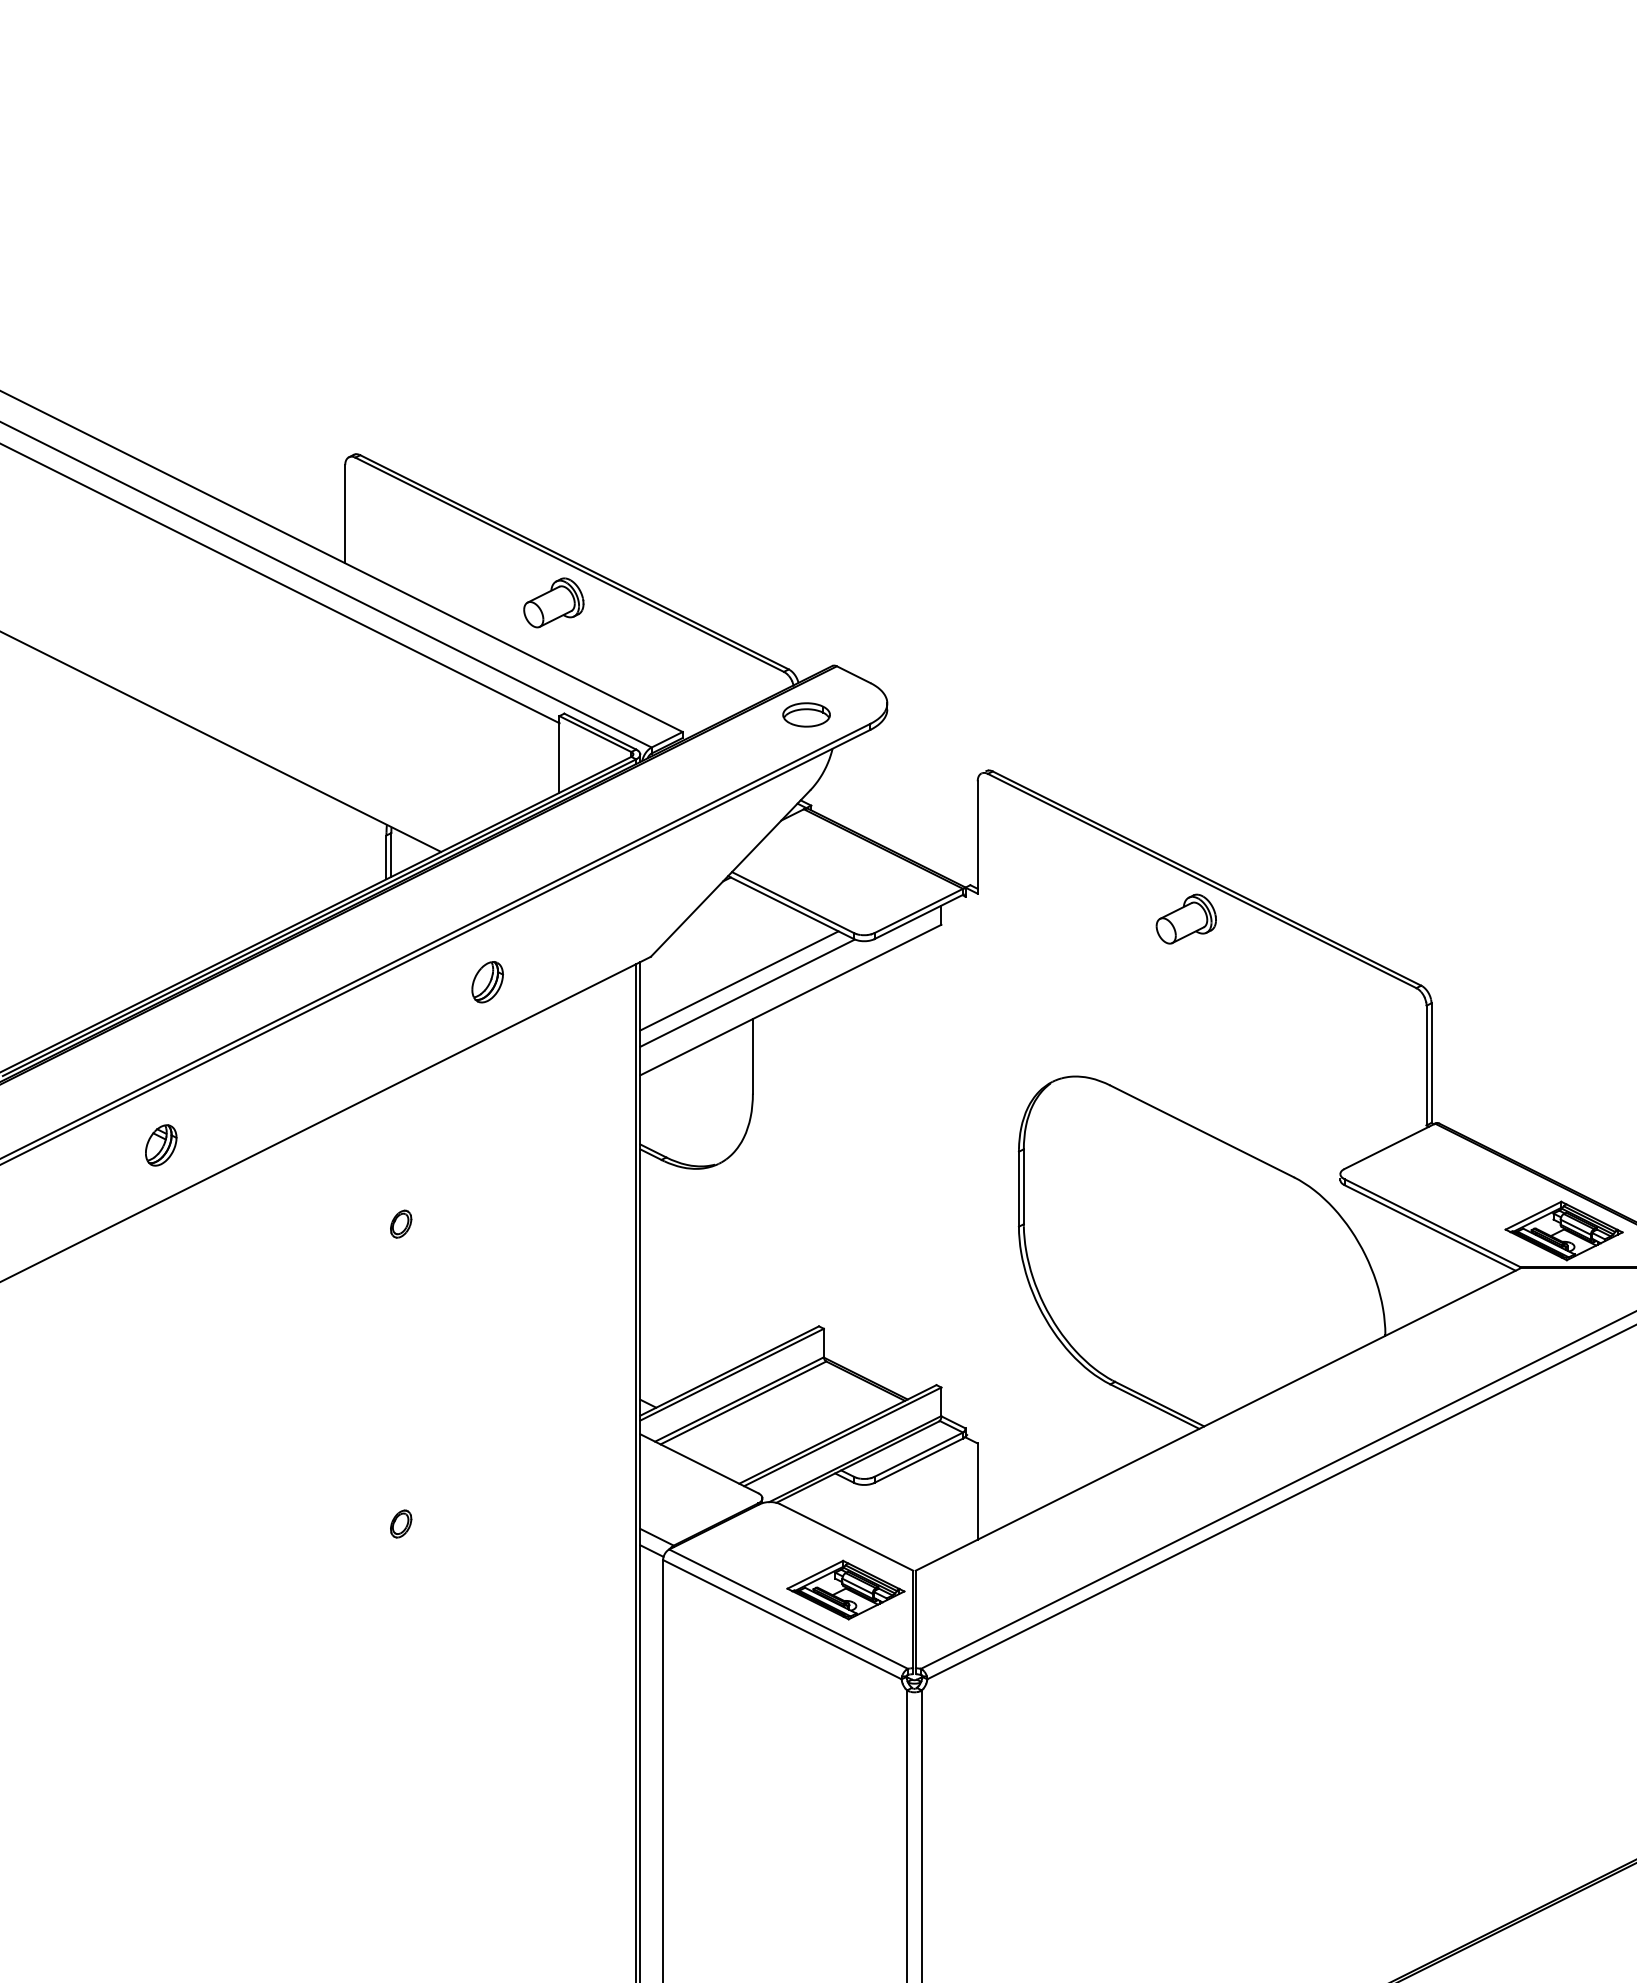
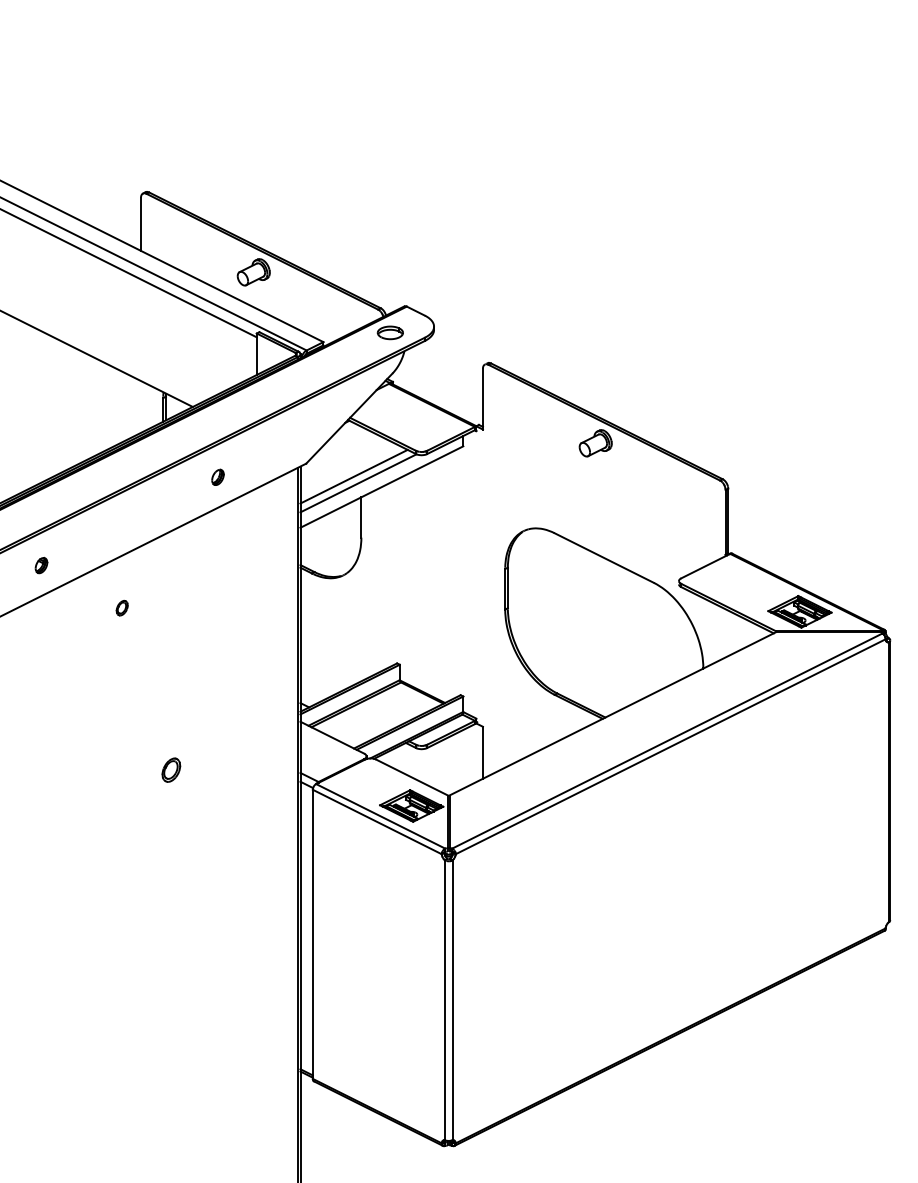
part: (486, 982) -> (217, 477), size x0.7
part: (161, 1145) -> (41, 565), size x0.7
part: (399, 1222) -> (121, 607), moved
part: (399, 1524) -> (170, 770), size x1.6

